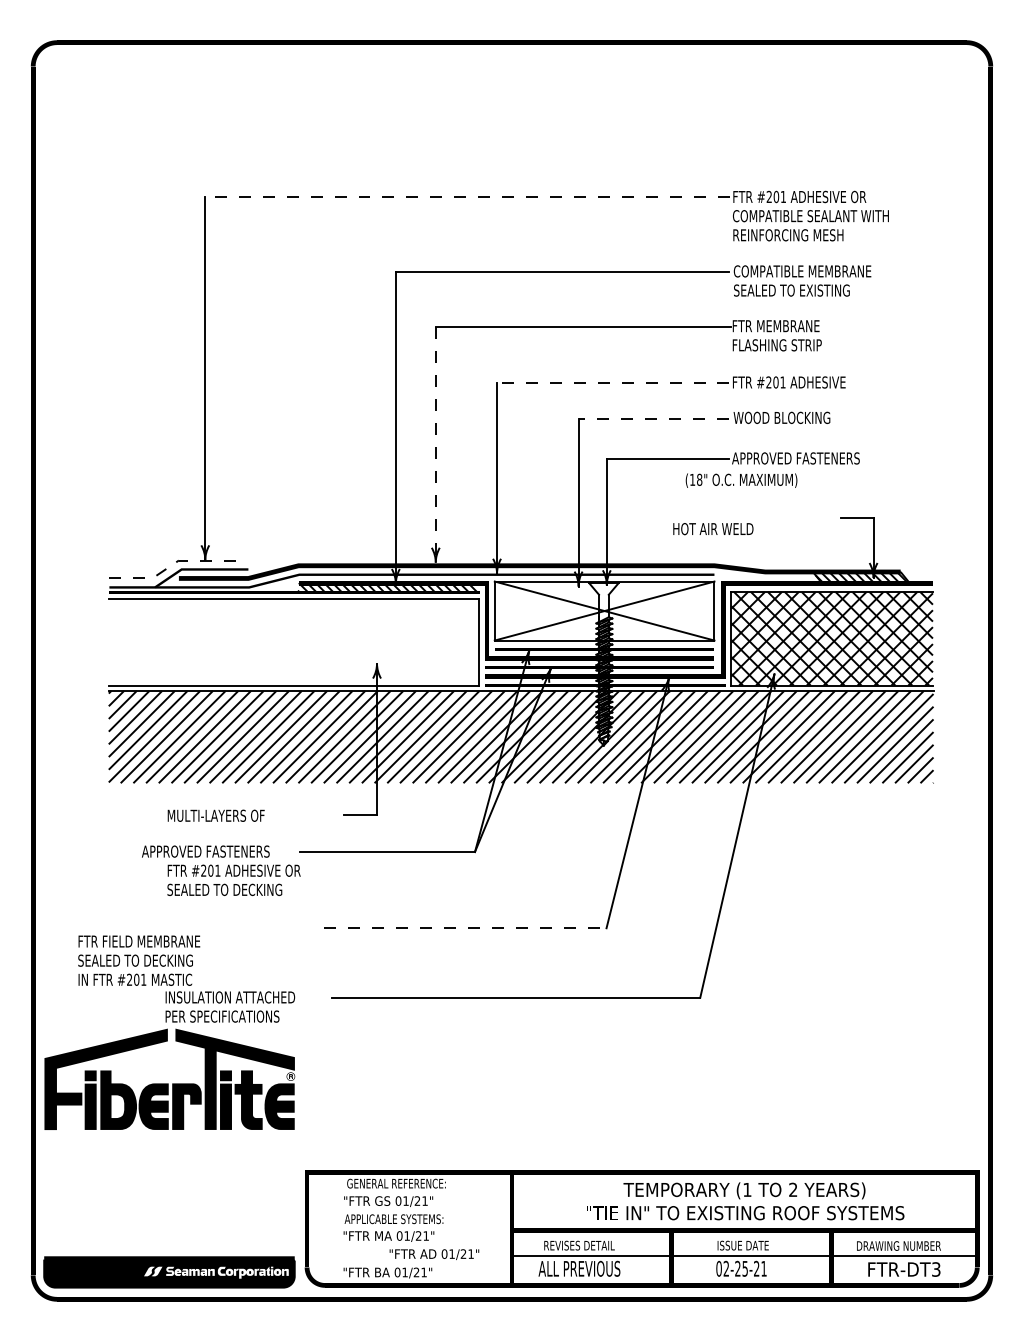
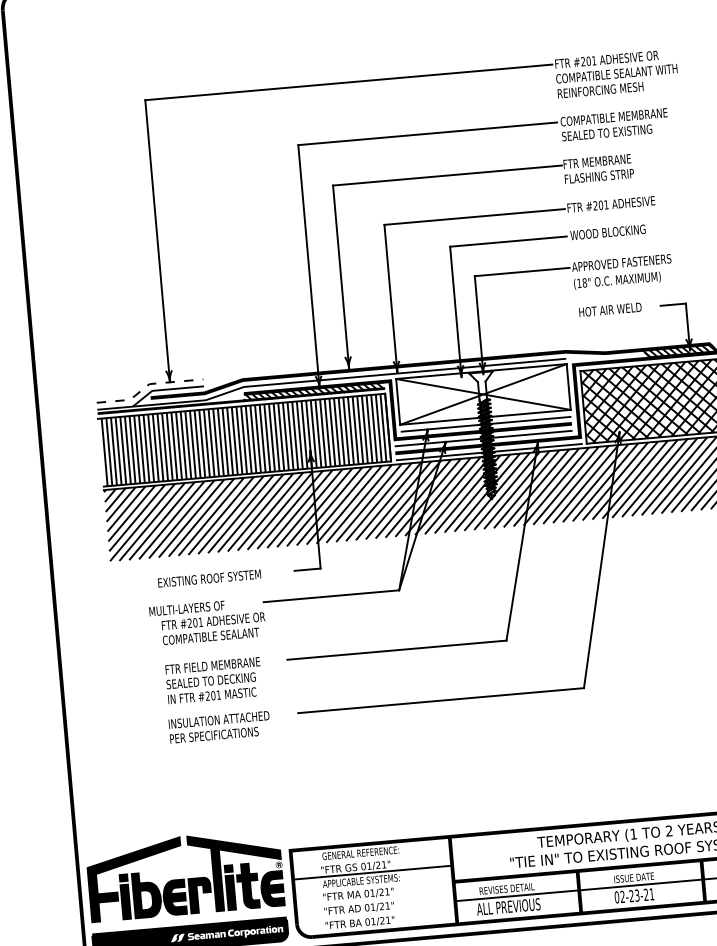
line: (466, 197) -> (348, 82), dashed -> solid
line: (612, 383) -> (474, 217), dashed -> solid
line: (653, 418) -> (508, 241), dashed -> solid
line: (435, 445) -> (340, 277), dashed -> solid
text: (741, 480) -> (617, 280), moved
text: (713, 529) -> (610, 310), moved
hatch: (296, 642) -> (246, 439), added
text: (233, 815) -> (209, 578), MULTI-LAYERS OF -> EXISTING ROOF SYSTEM
text: (205, 851) -> (189, 608), APPROVED FASTENERS -> MULTI-LAYERS OF
text: (229, 889) -> (211, 636), SEALED TO DECKING -> COMPATIBLE SEALANT
line: (465, 928) -> (396, 650), dashed -> solid
text: (139, 960) -> (214, 680), moved
part: (169, 1078) -> (185, 874), moved
line: (409, 1209) -> (372, 872), added
text: (434, 1254) -> (359, 908), moved
text: (744, 1267) -> (636, 894), 02-25-21 -> 02-23-21

